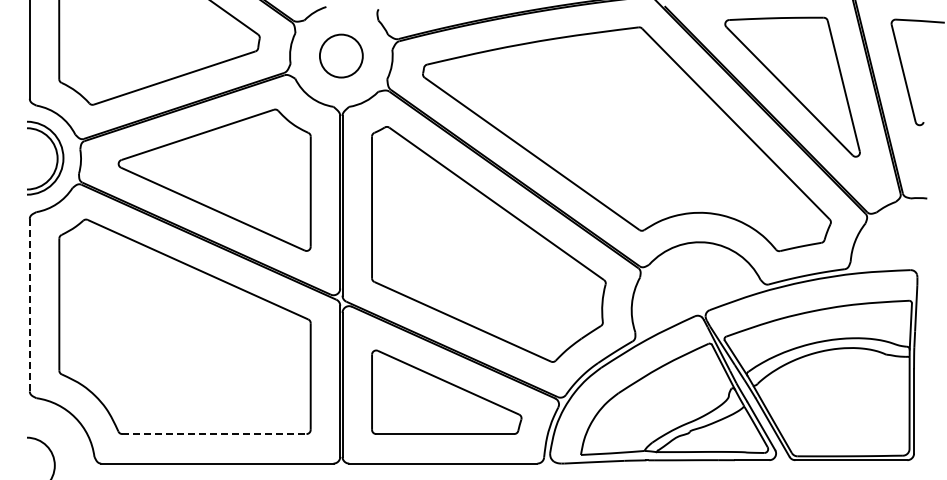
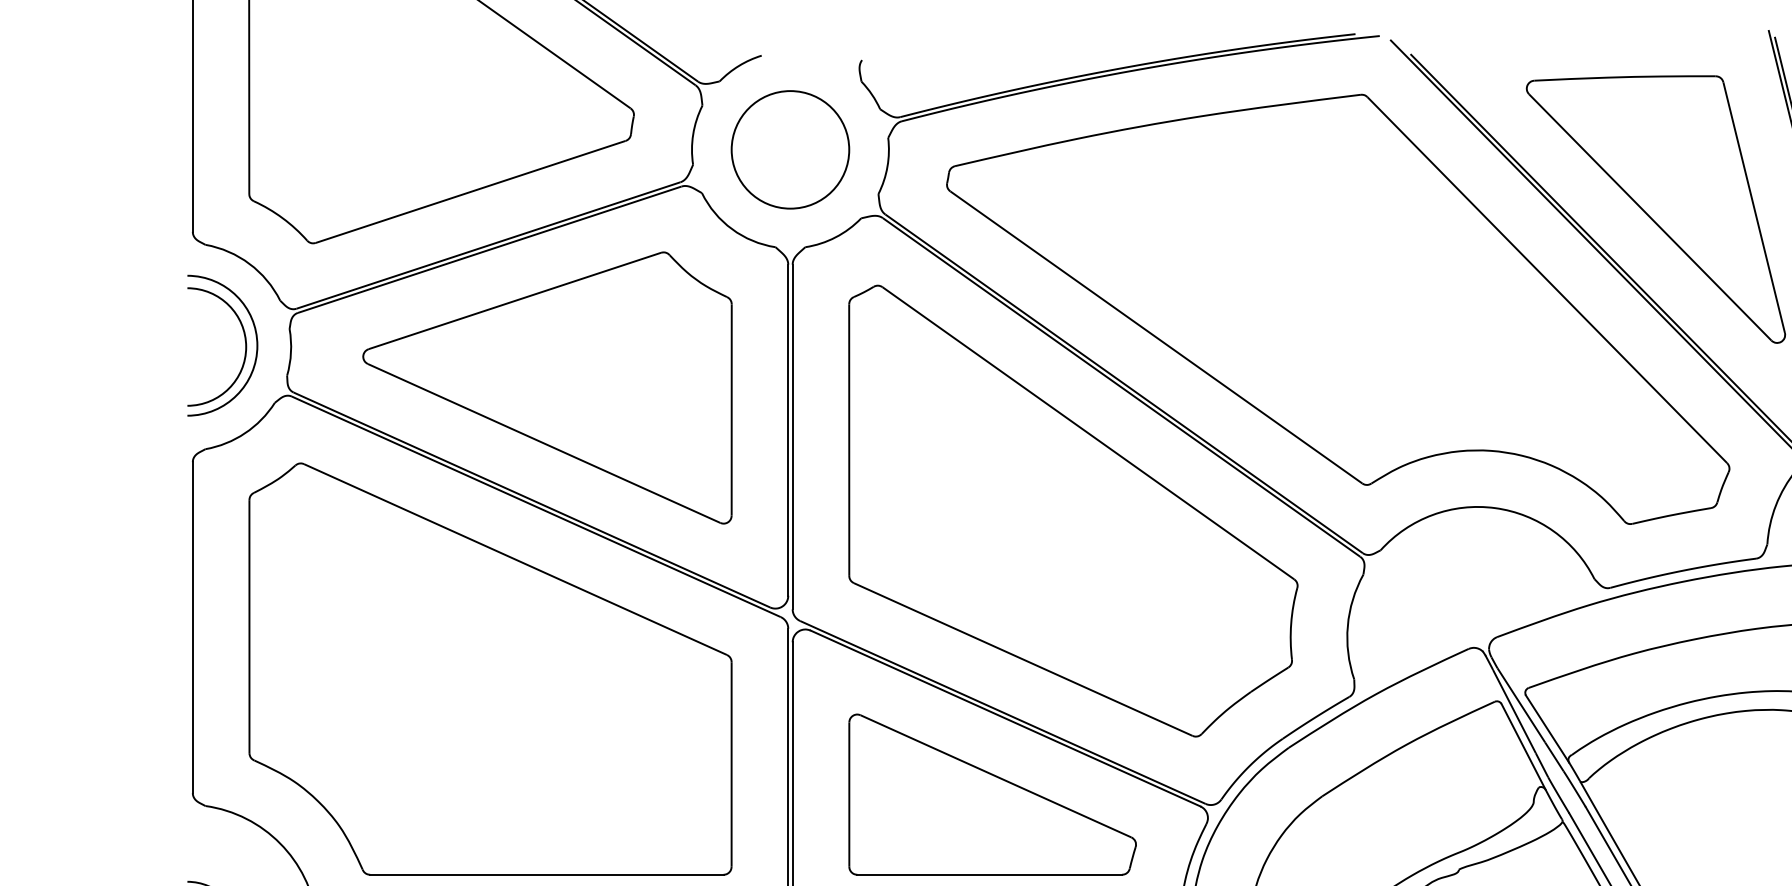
circle: (341, 55) -> (790, 148), size x1.43
line: (29, 305) -> (192, 628), dashed -> solid
line: (214, 434) -> (547, 875), dashed -> solid

